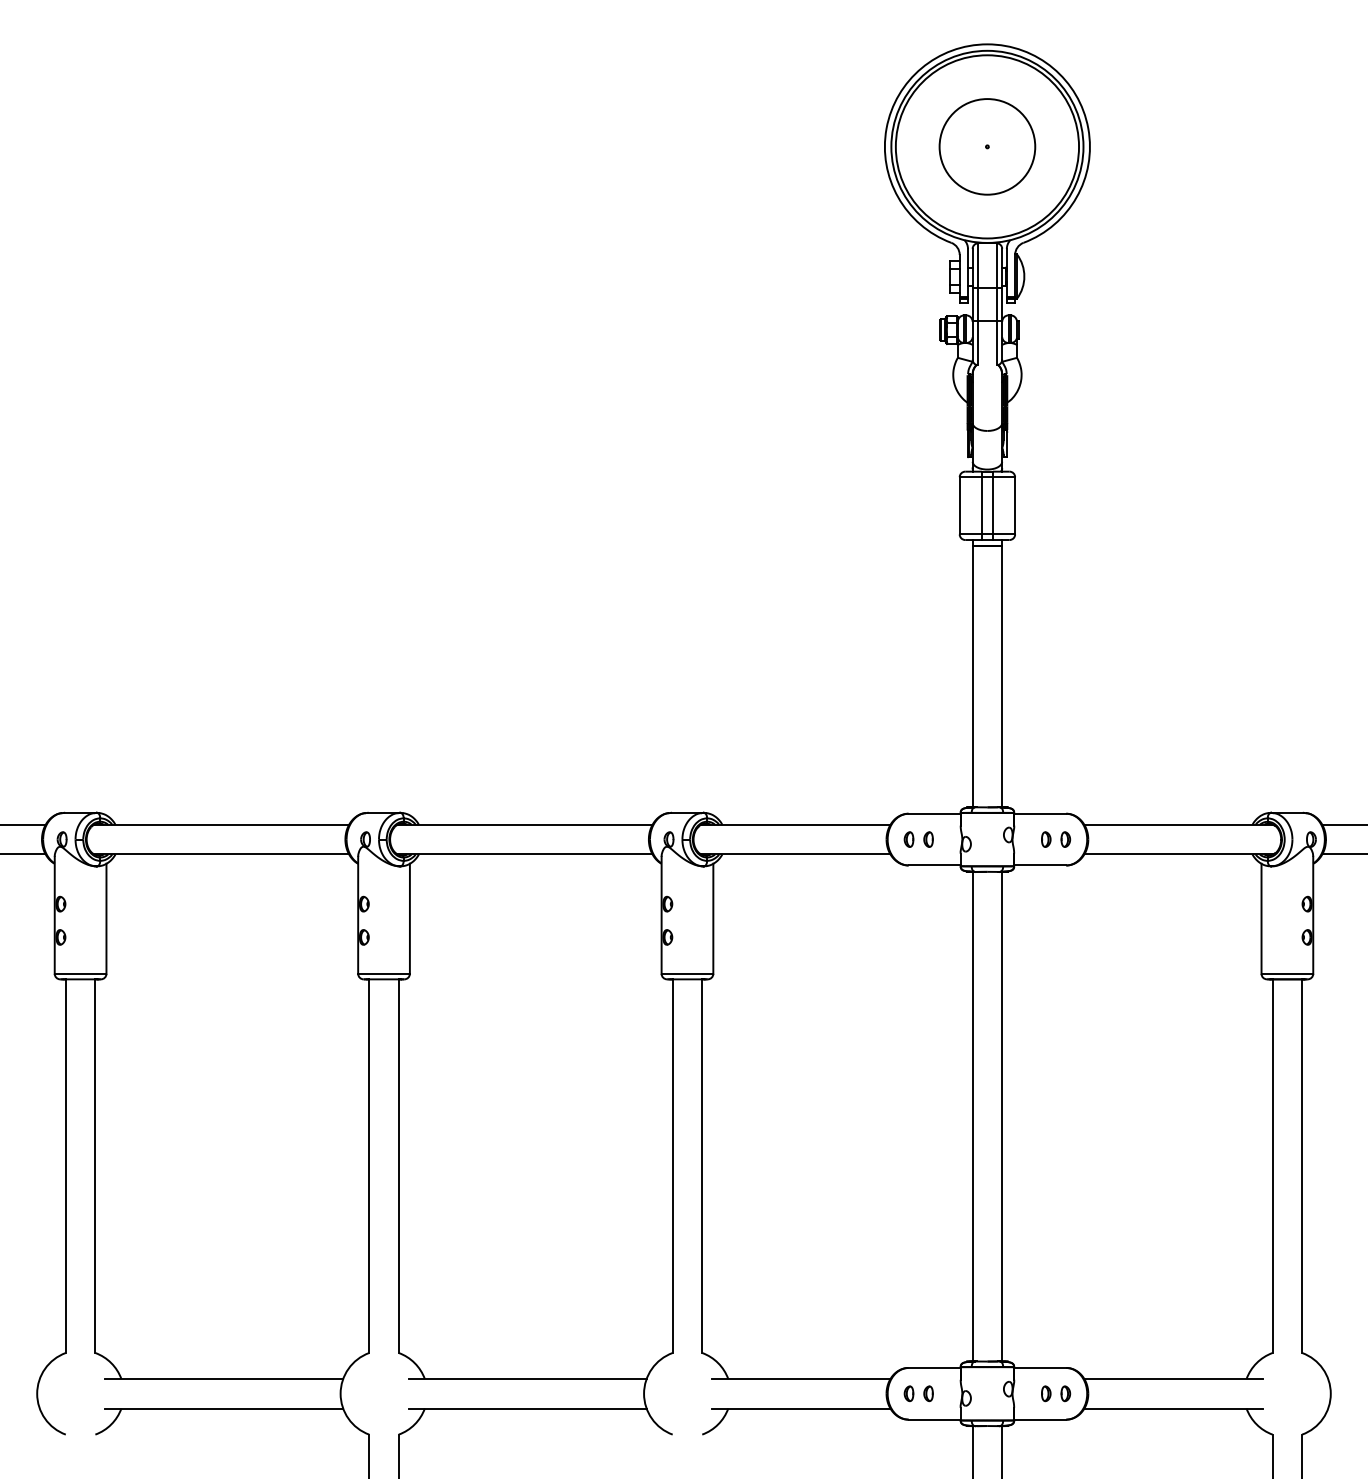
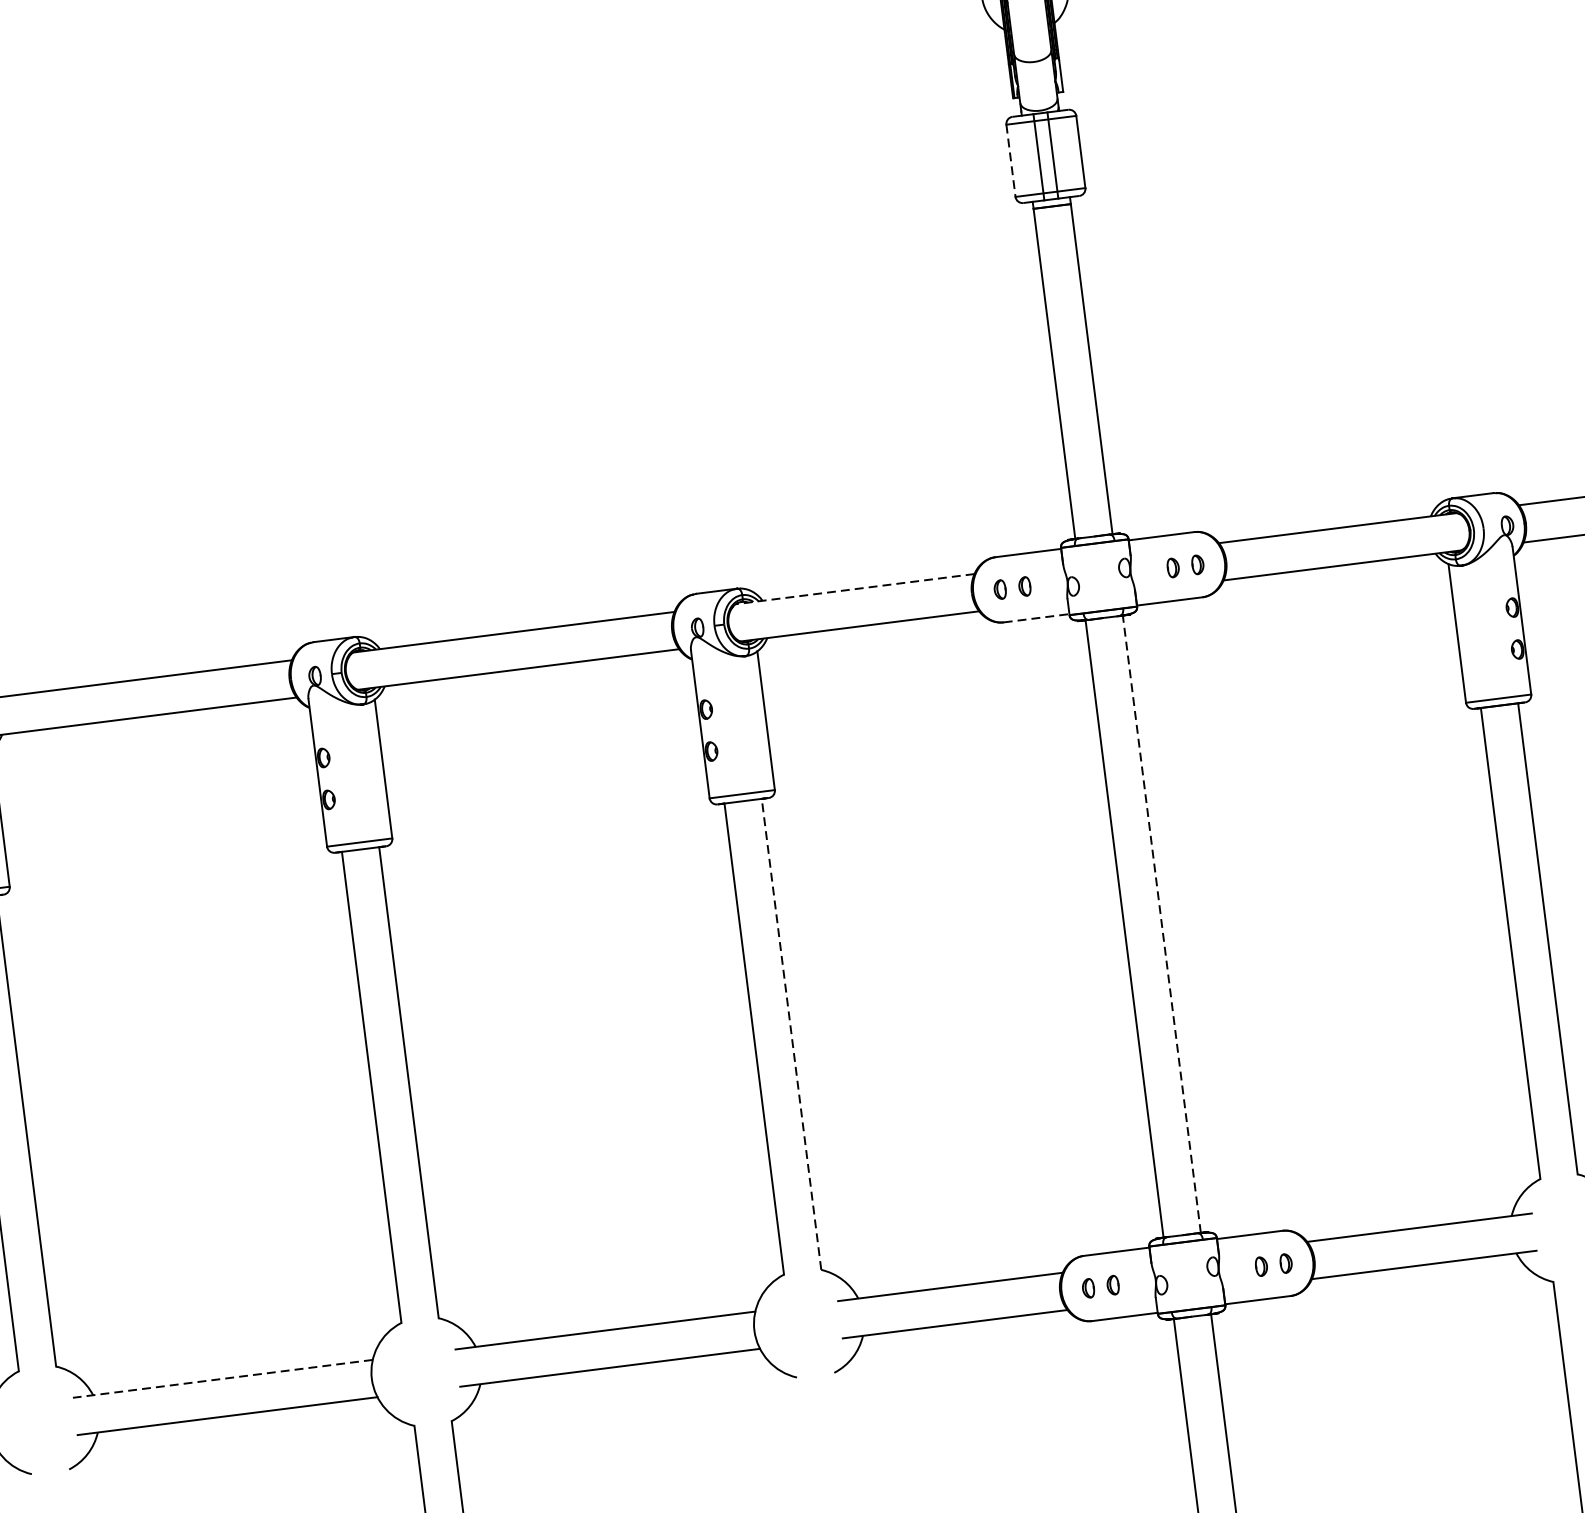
line: (959, 505) -> (1010, 160), solid -> dashed
line: (795, 824) -> (854, 588), solid -> dashed
line: (935, 865) -> (1037, 618), solid -> dashed
line: (1002, 1116) -> (1162, 923), solid -> dashed
line: (702, 1166) -> (791, 1034), solid -> dashed
line: (224, 1379) -> (223, 1379), solid -> dashed

